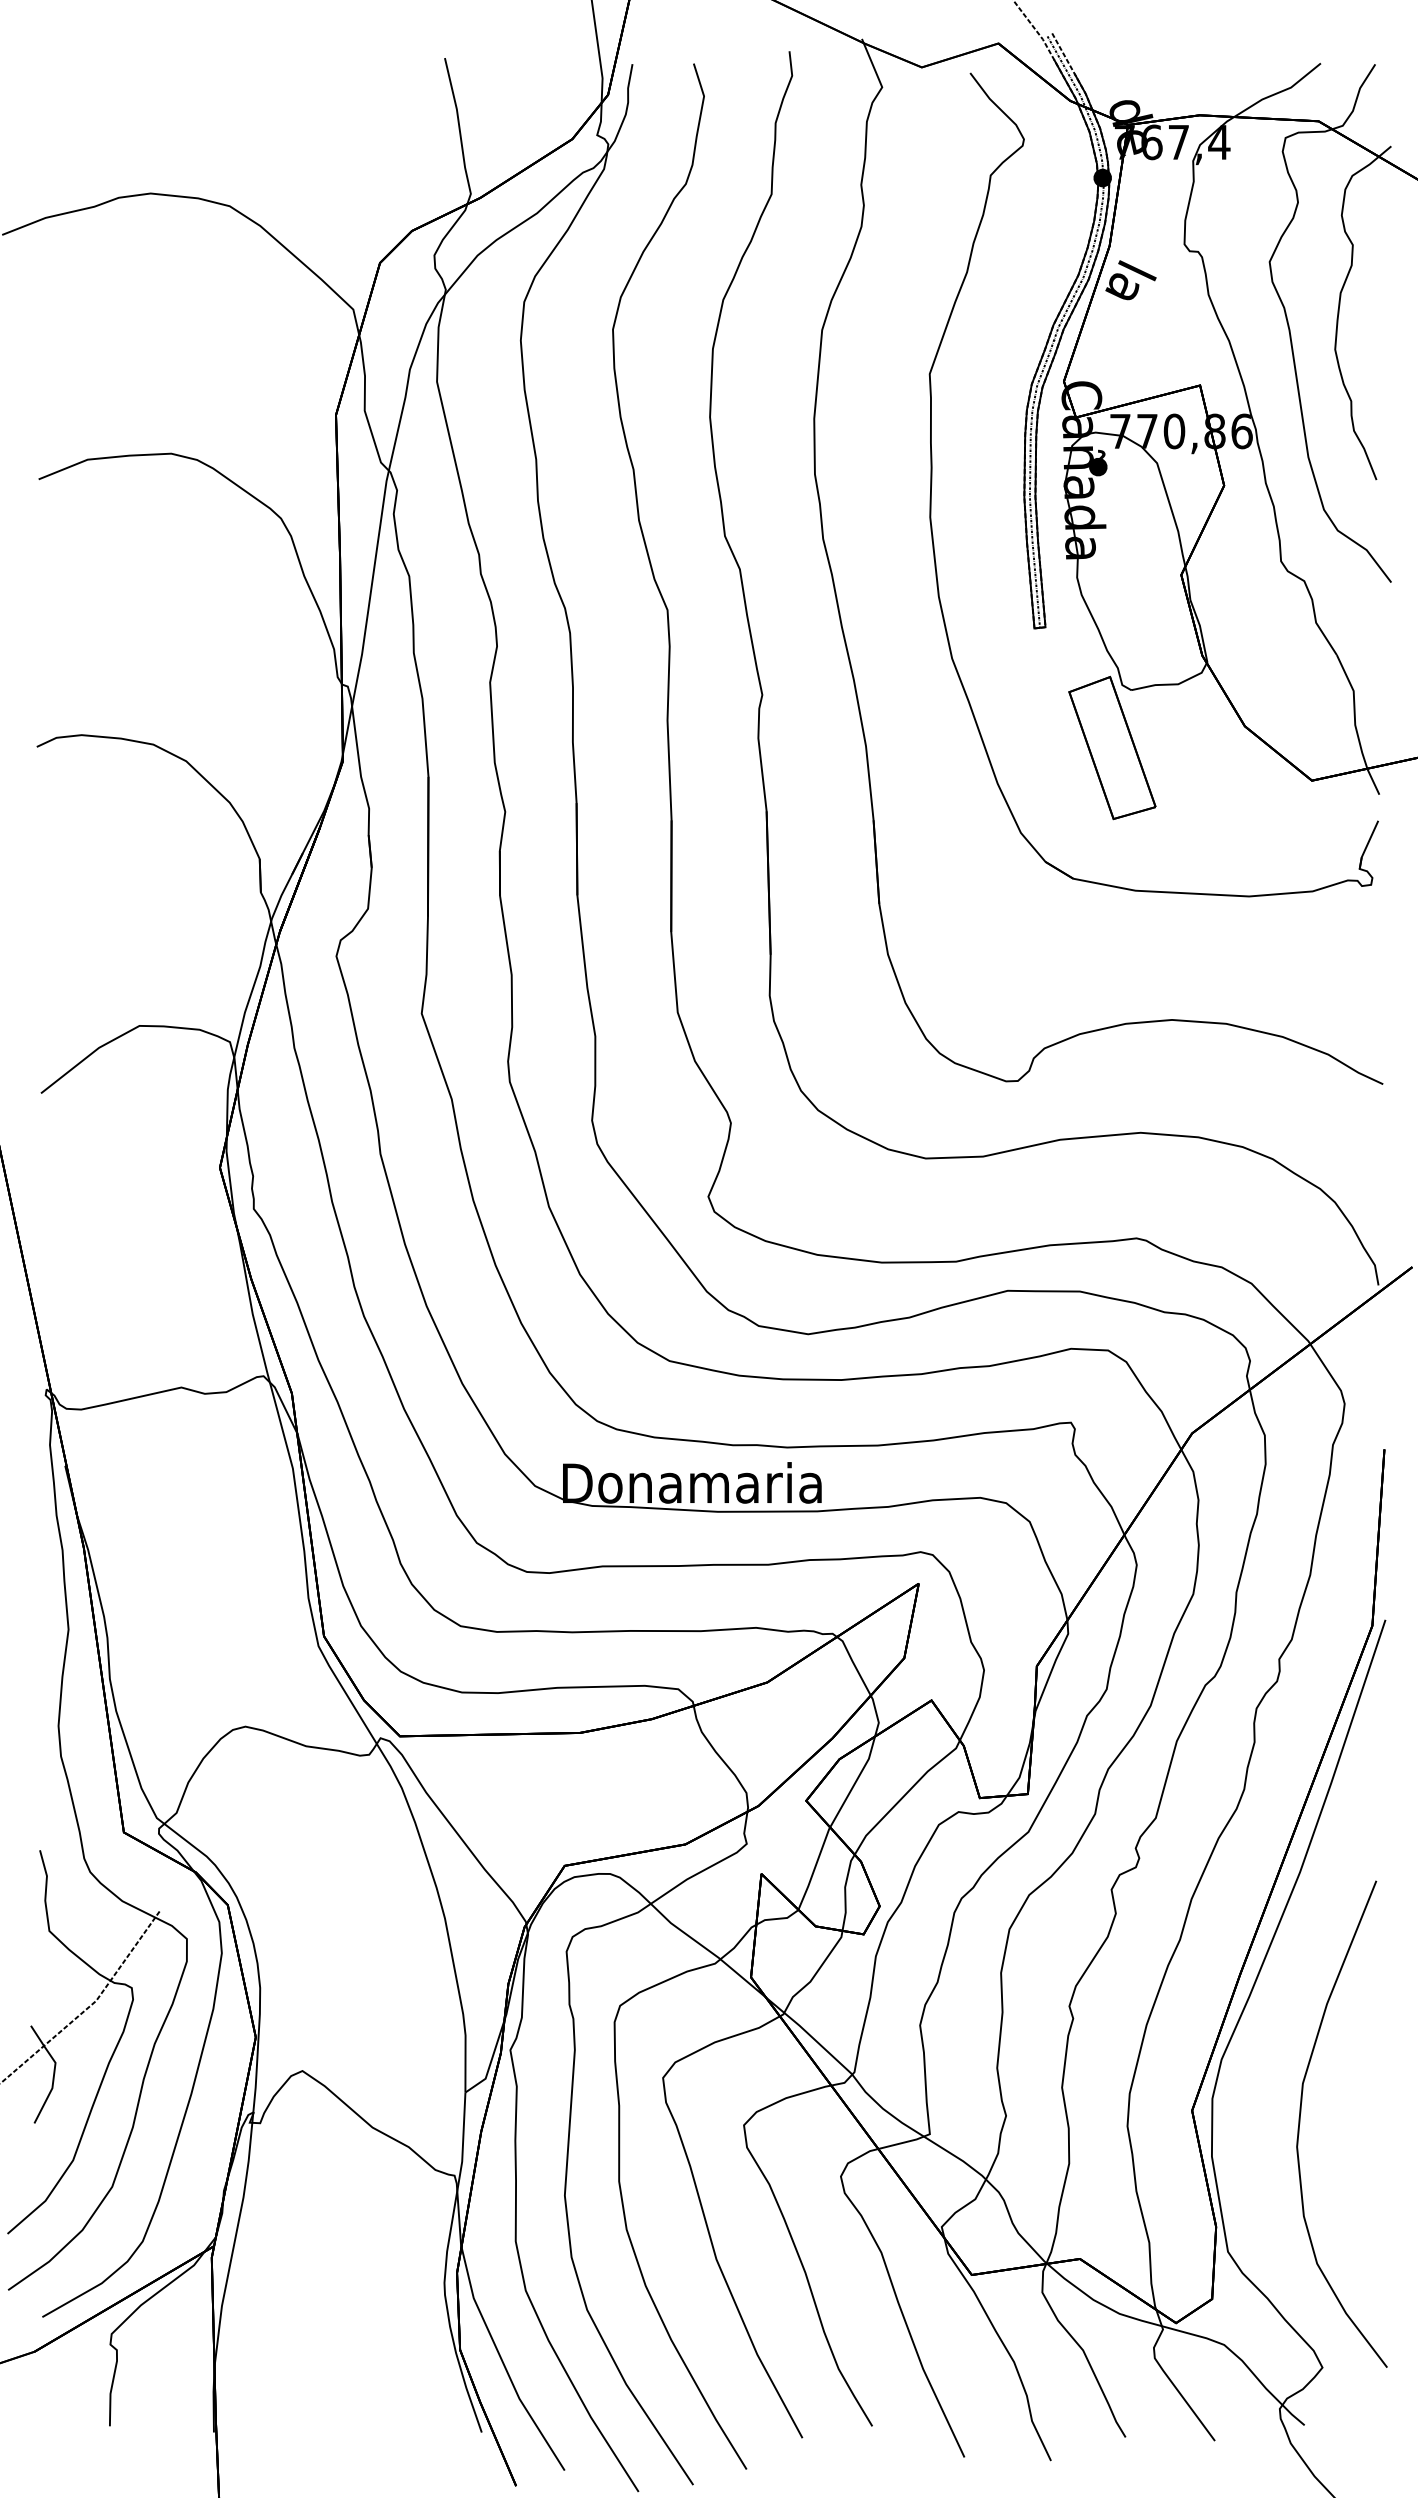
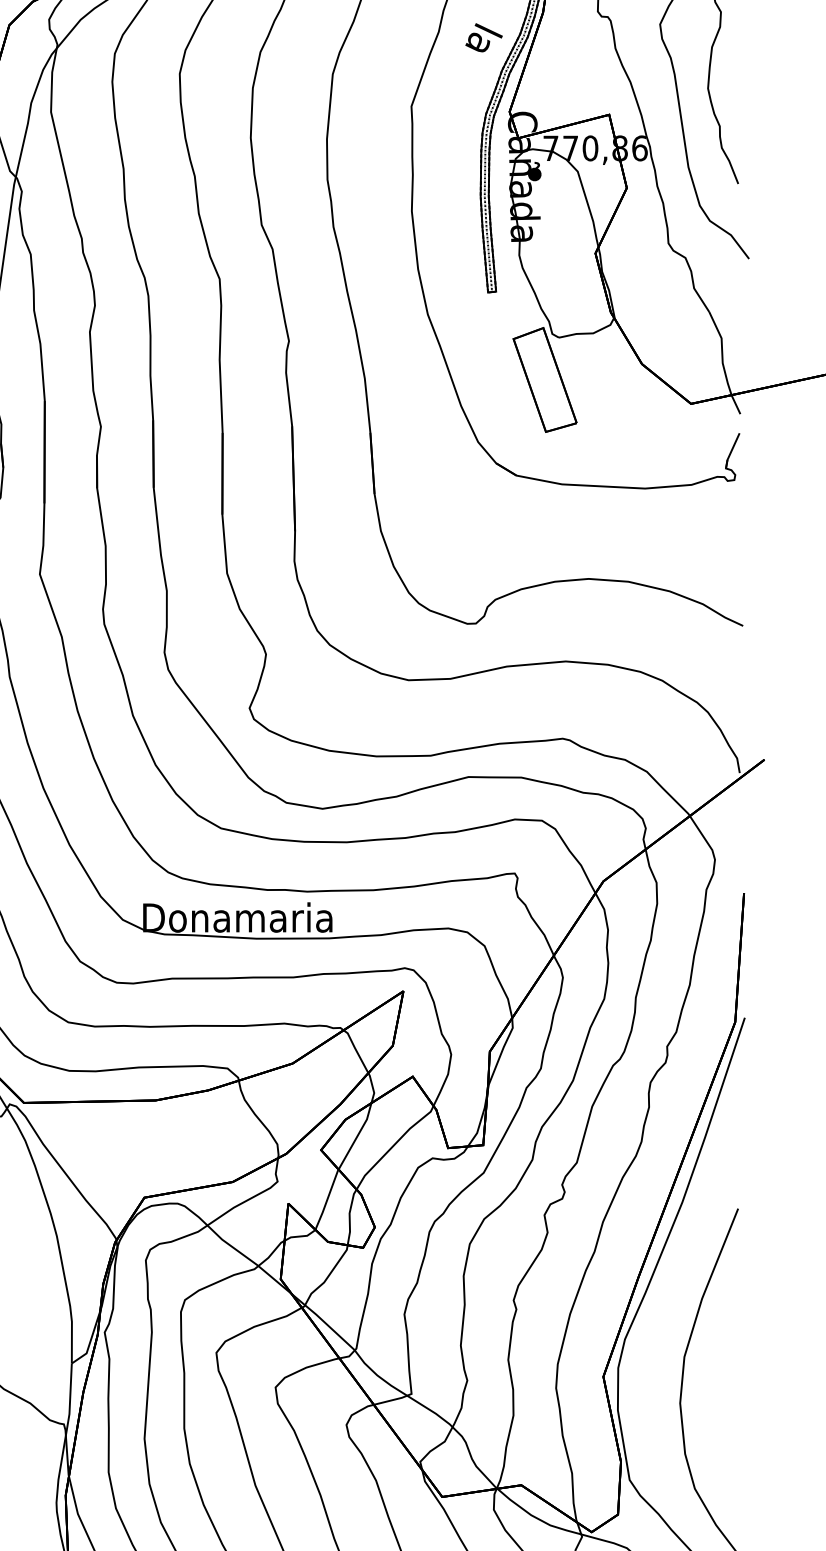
text: (1130, 280) -> (483, 38), moved

